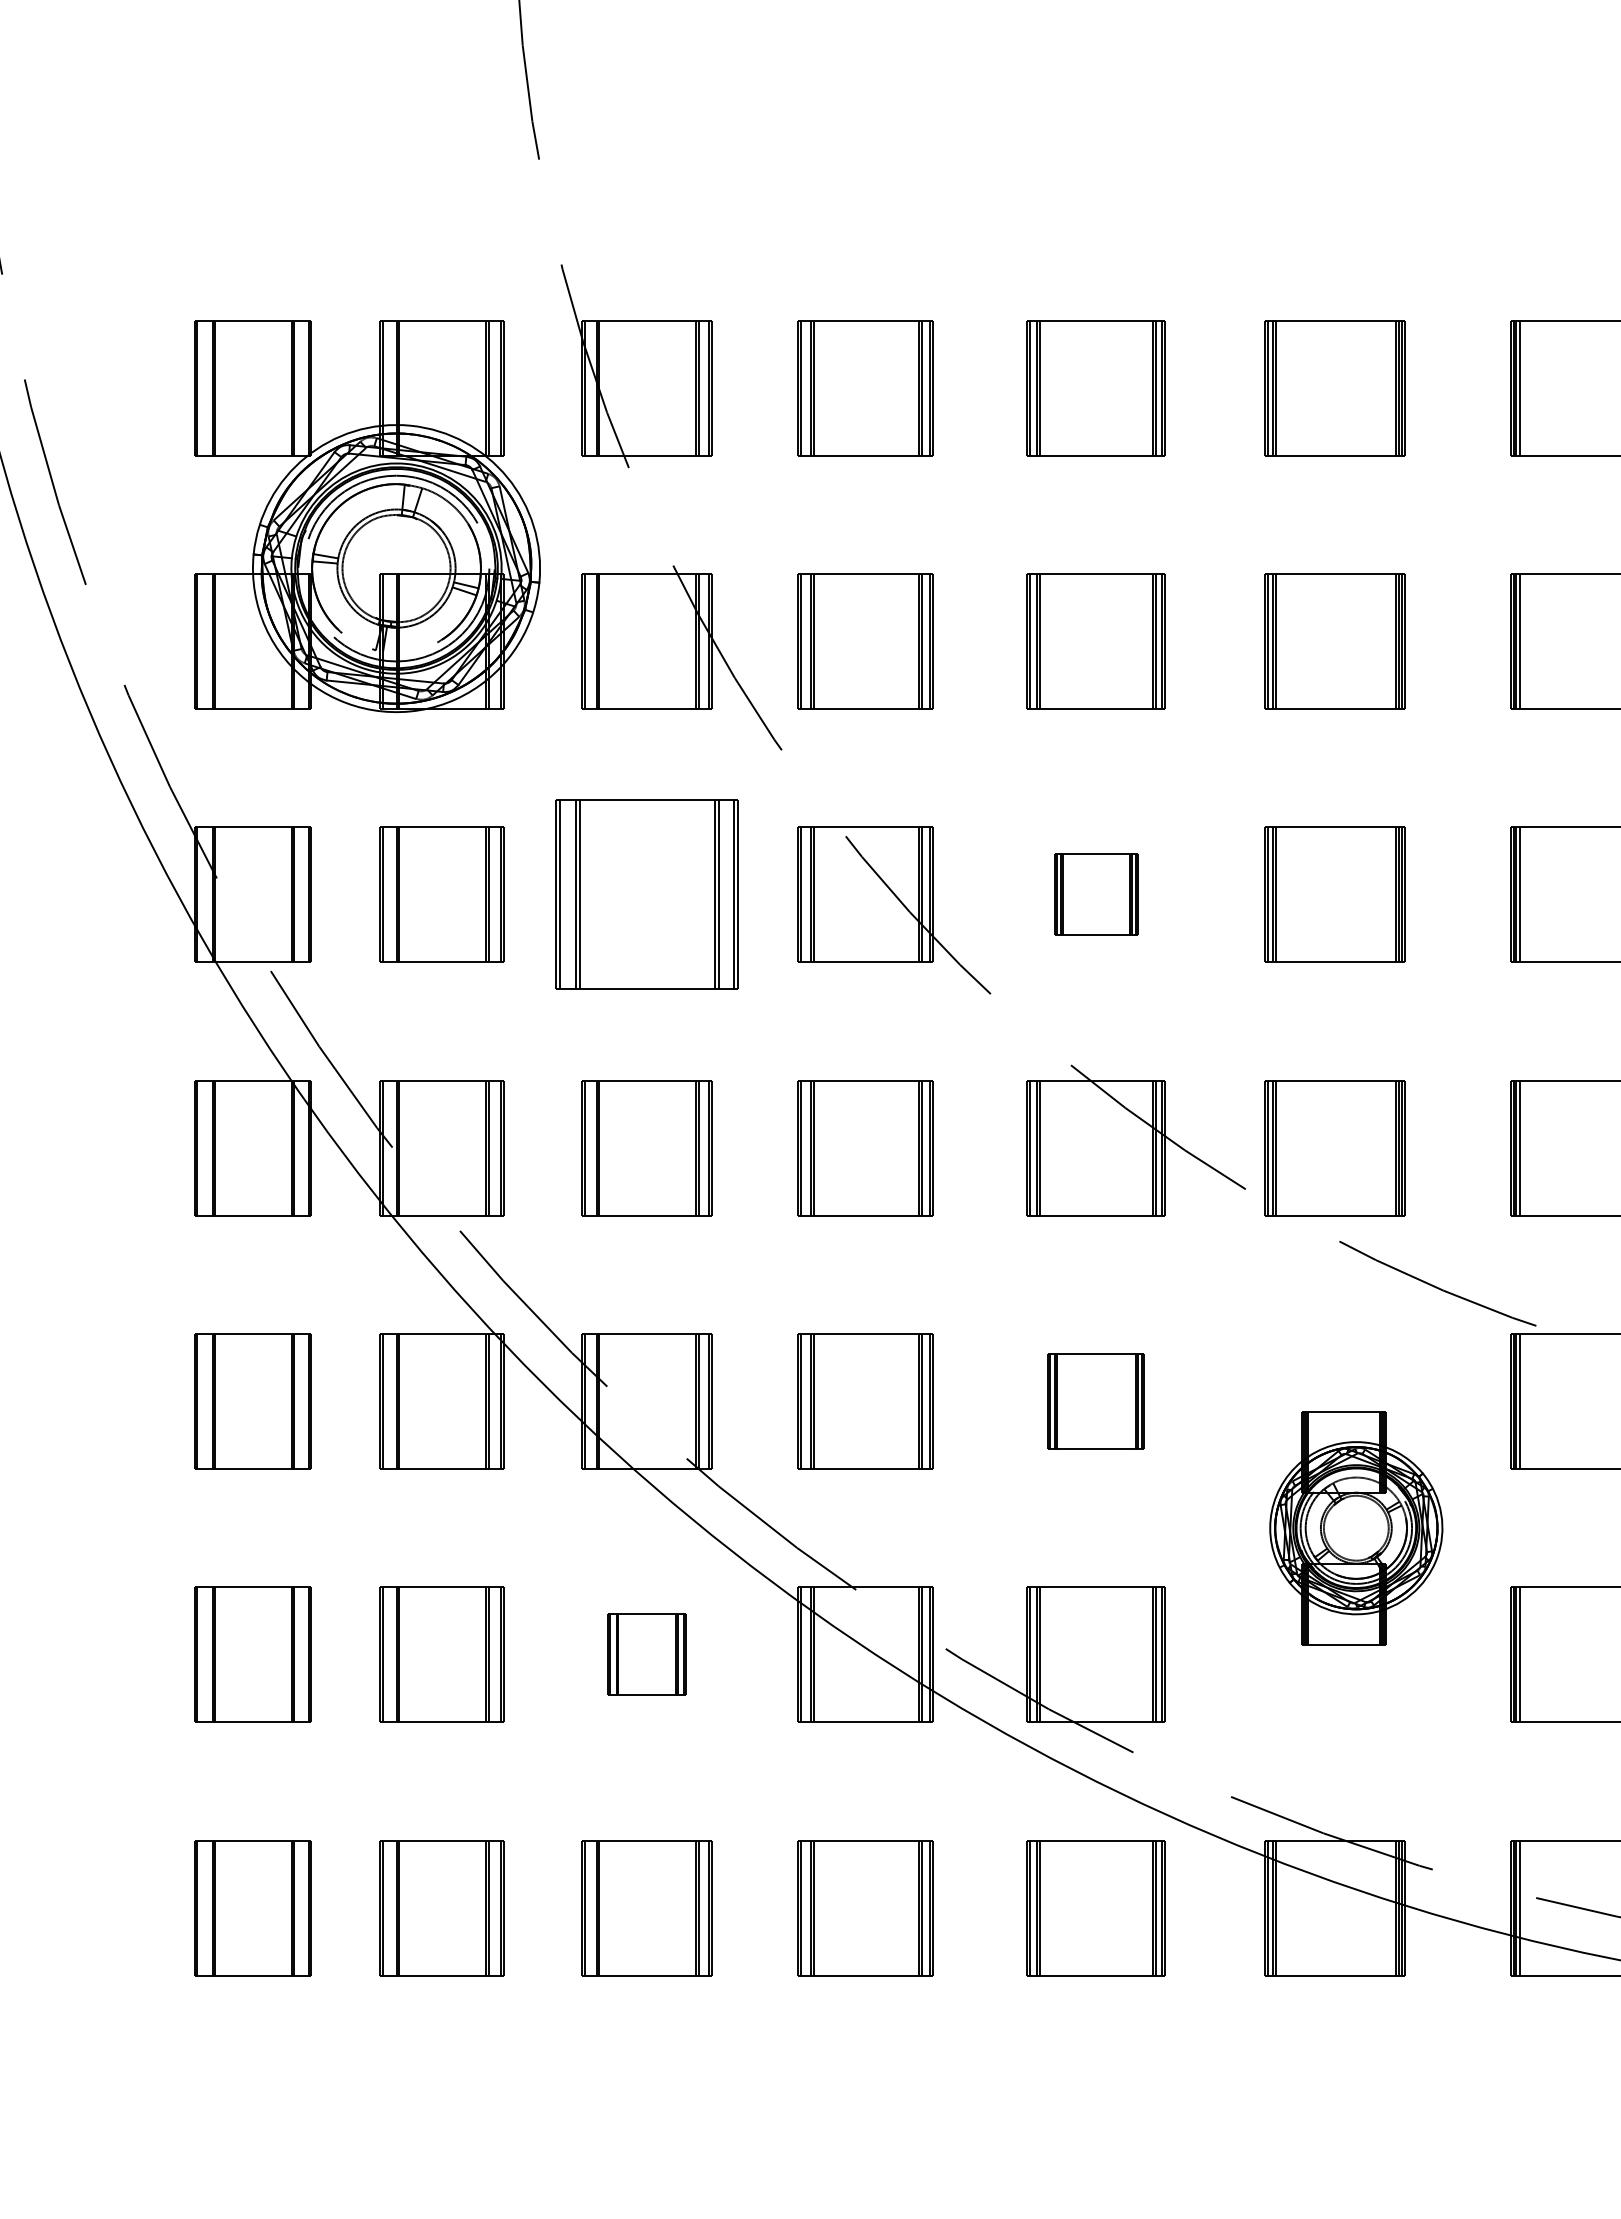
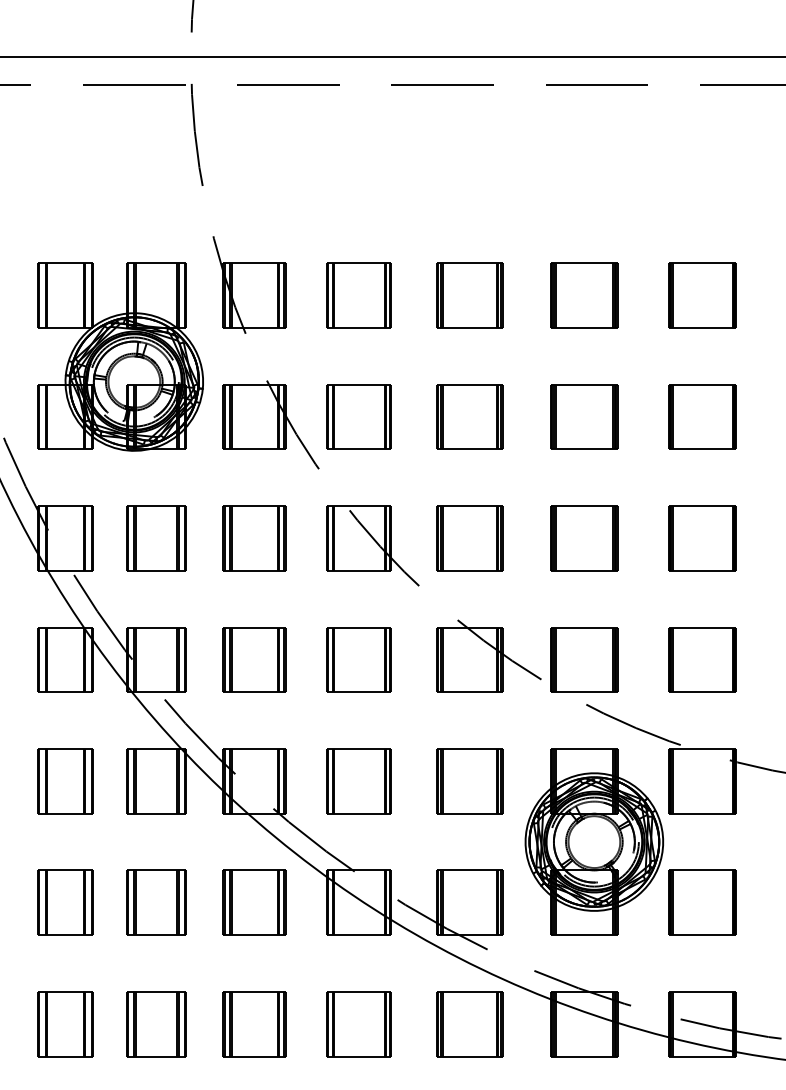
part: (647, 894) -> (254, 538), size x0.71
part: (1095, 894) -> (469, 538), size x1.67
part: (1095, 1401) -> (469, 781), size x1.43
part: (1356, 1527) -> (594, 841), size x1.67
part: (647, 1654) -> (254, 902), size x1.67

